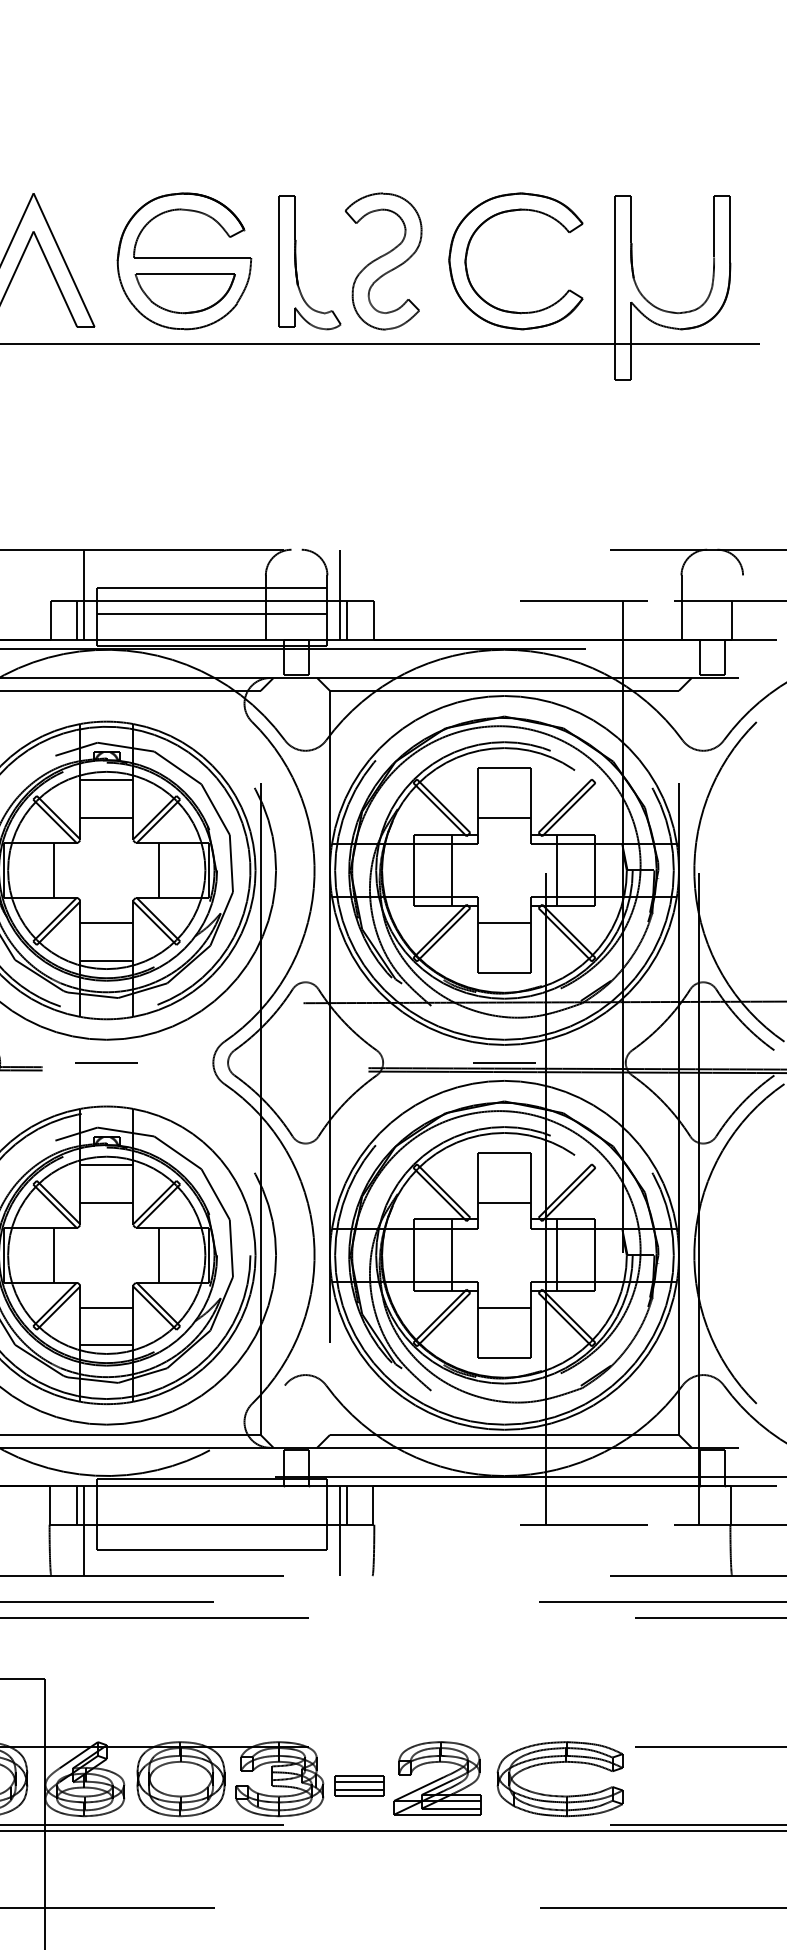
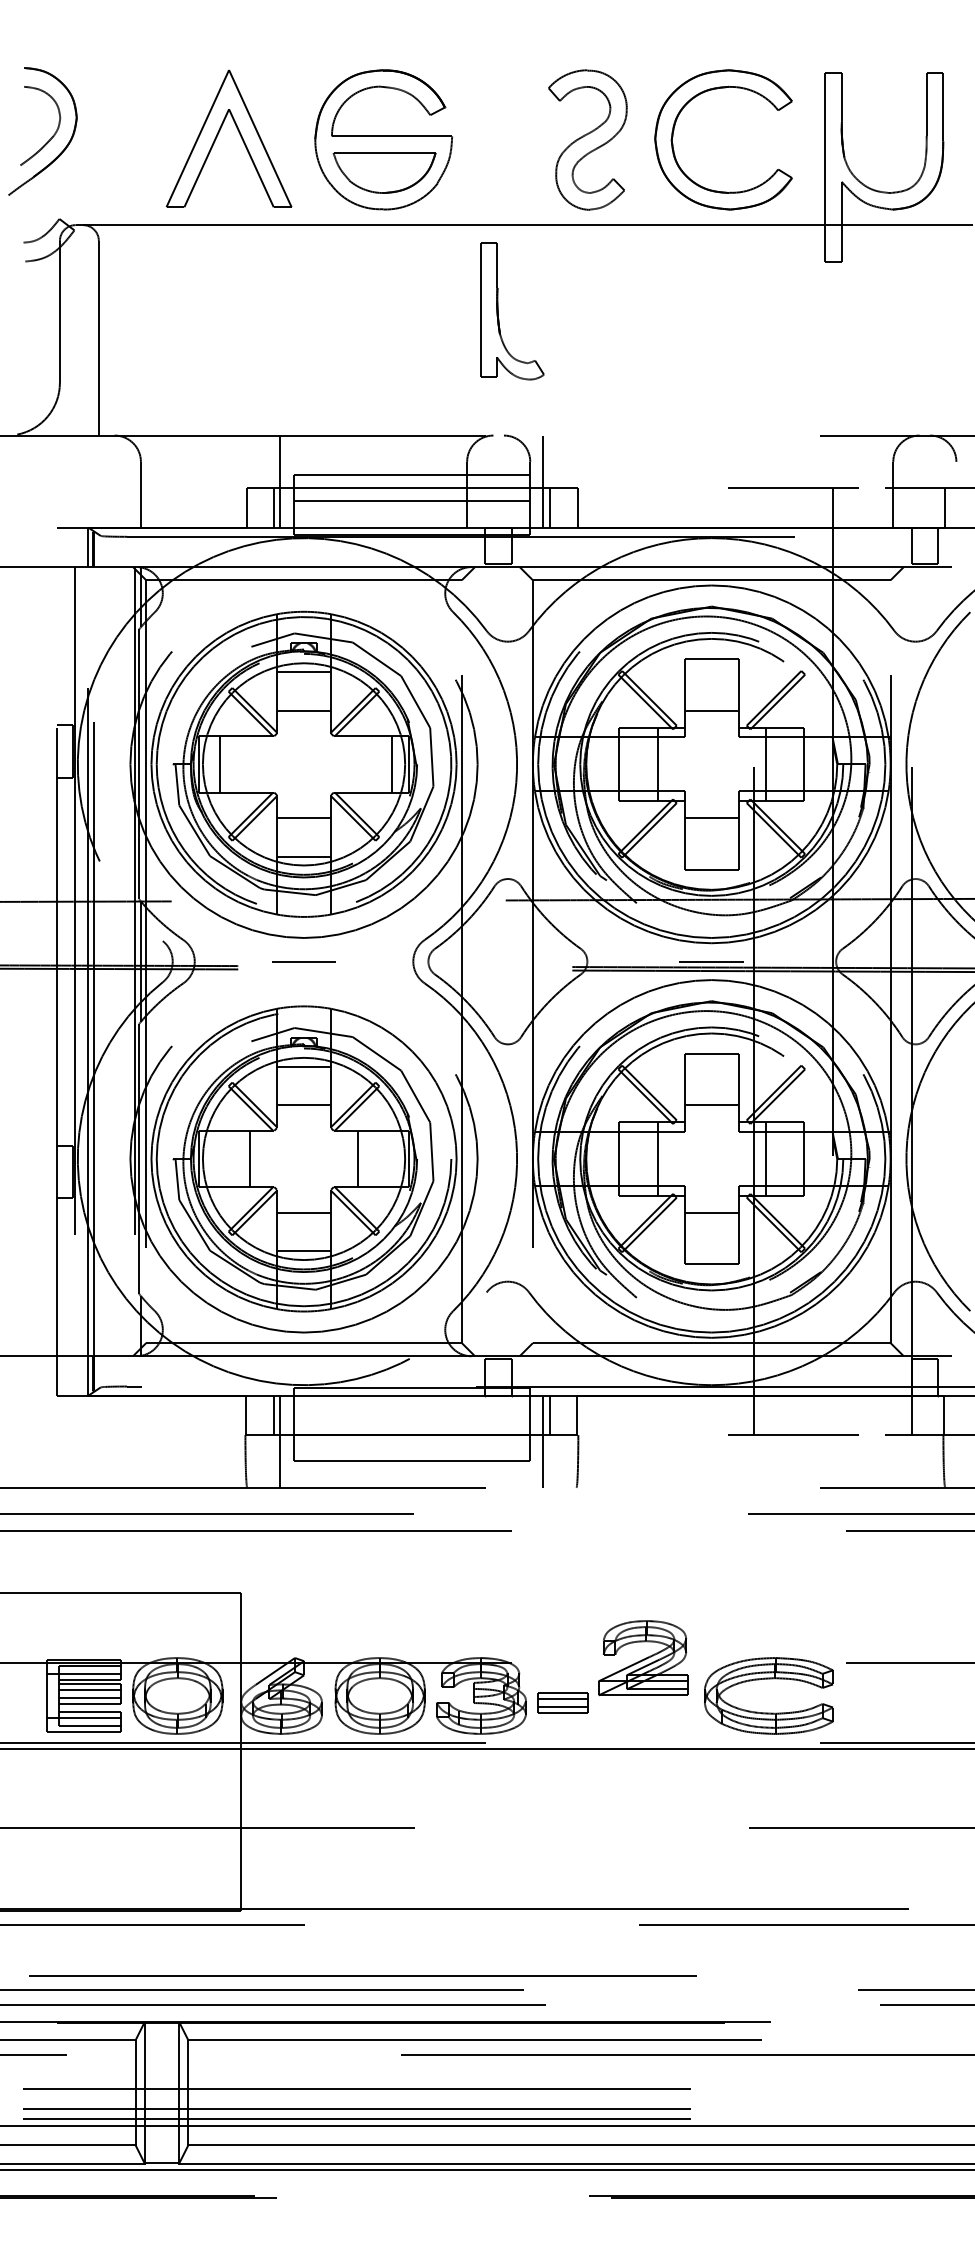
part: (296, 262) -> (498, 311), moved
line: (54, 870) -> (220, 764), moved
line: (158, 870) -> (391, 764), moved
part: (437, 1778) -> (643, 1658), moved

